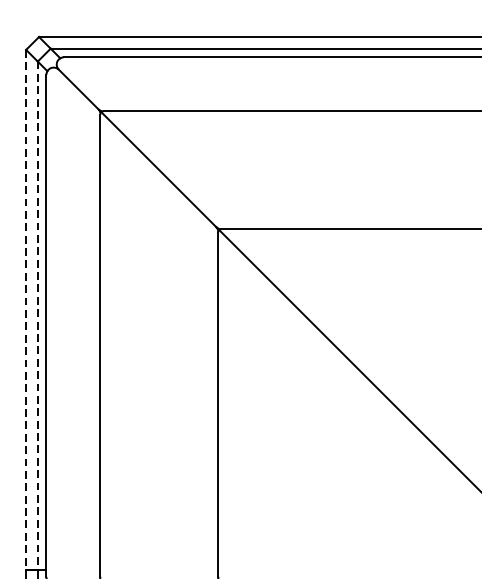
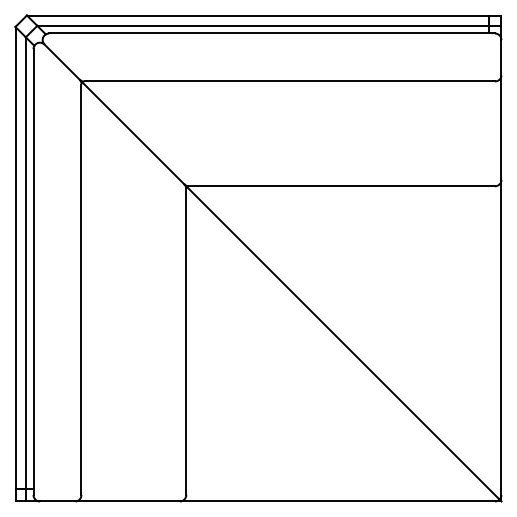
line: (26, 309) -> (15, 257), dashed -> solid
line: (37, 315) -> (25, 262), dashed -> solid

